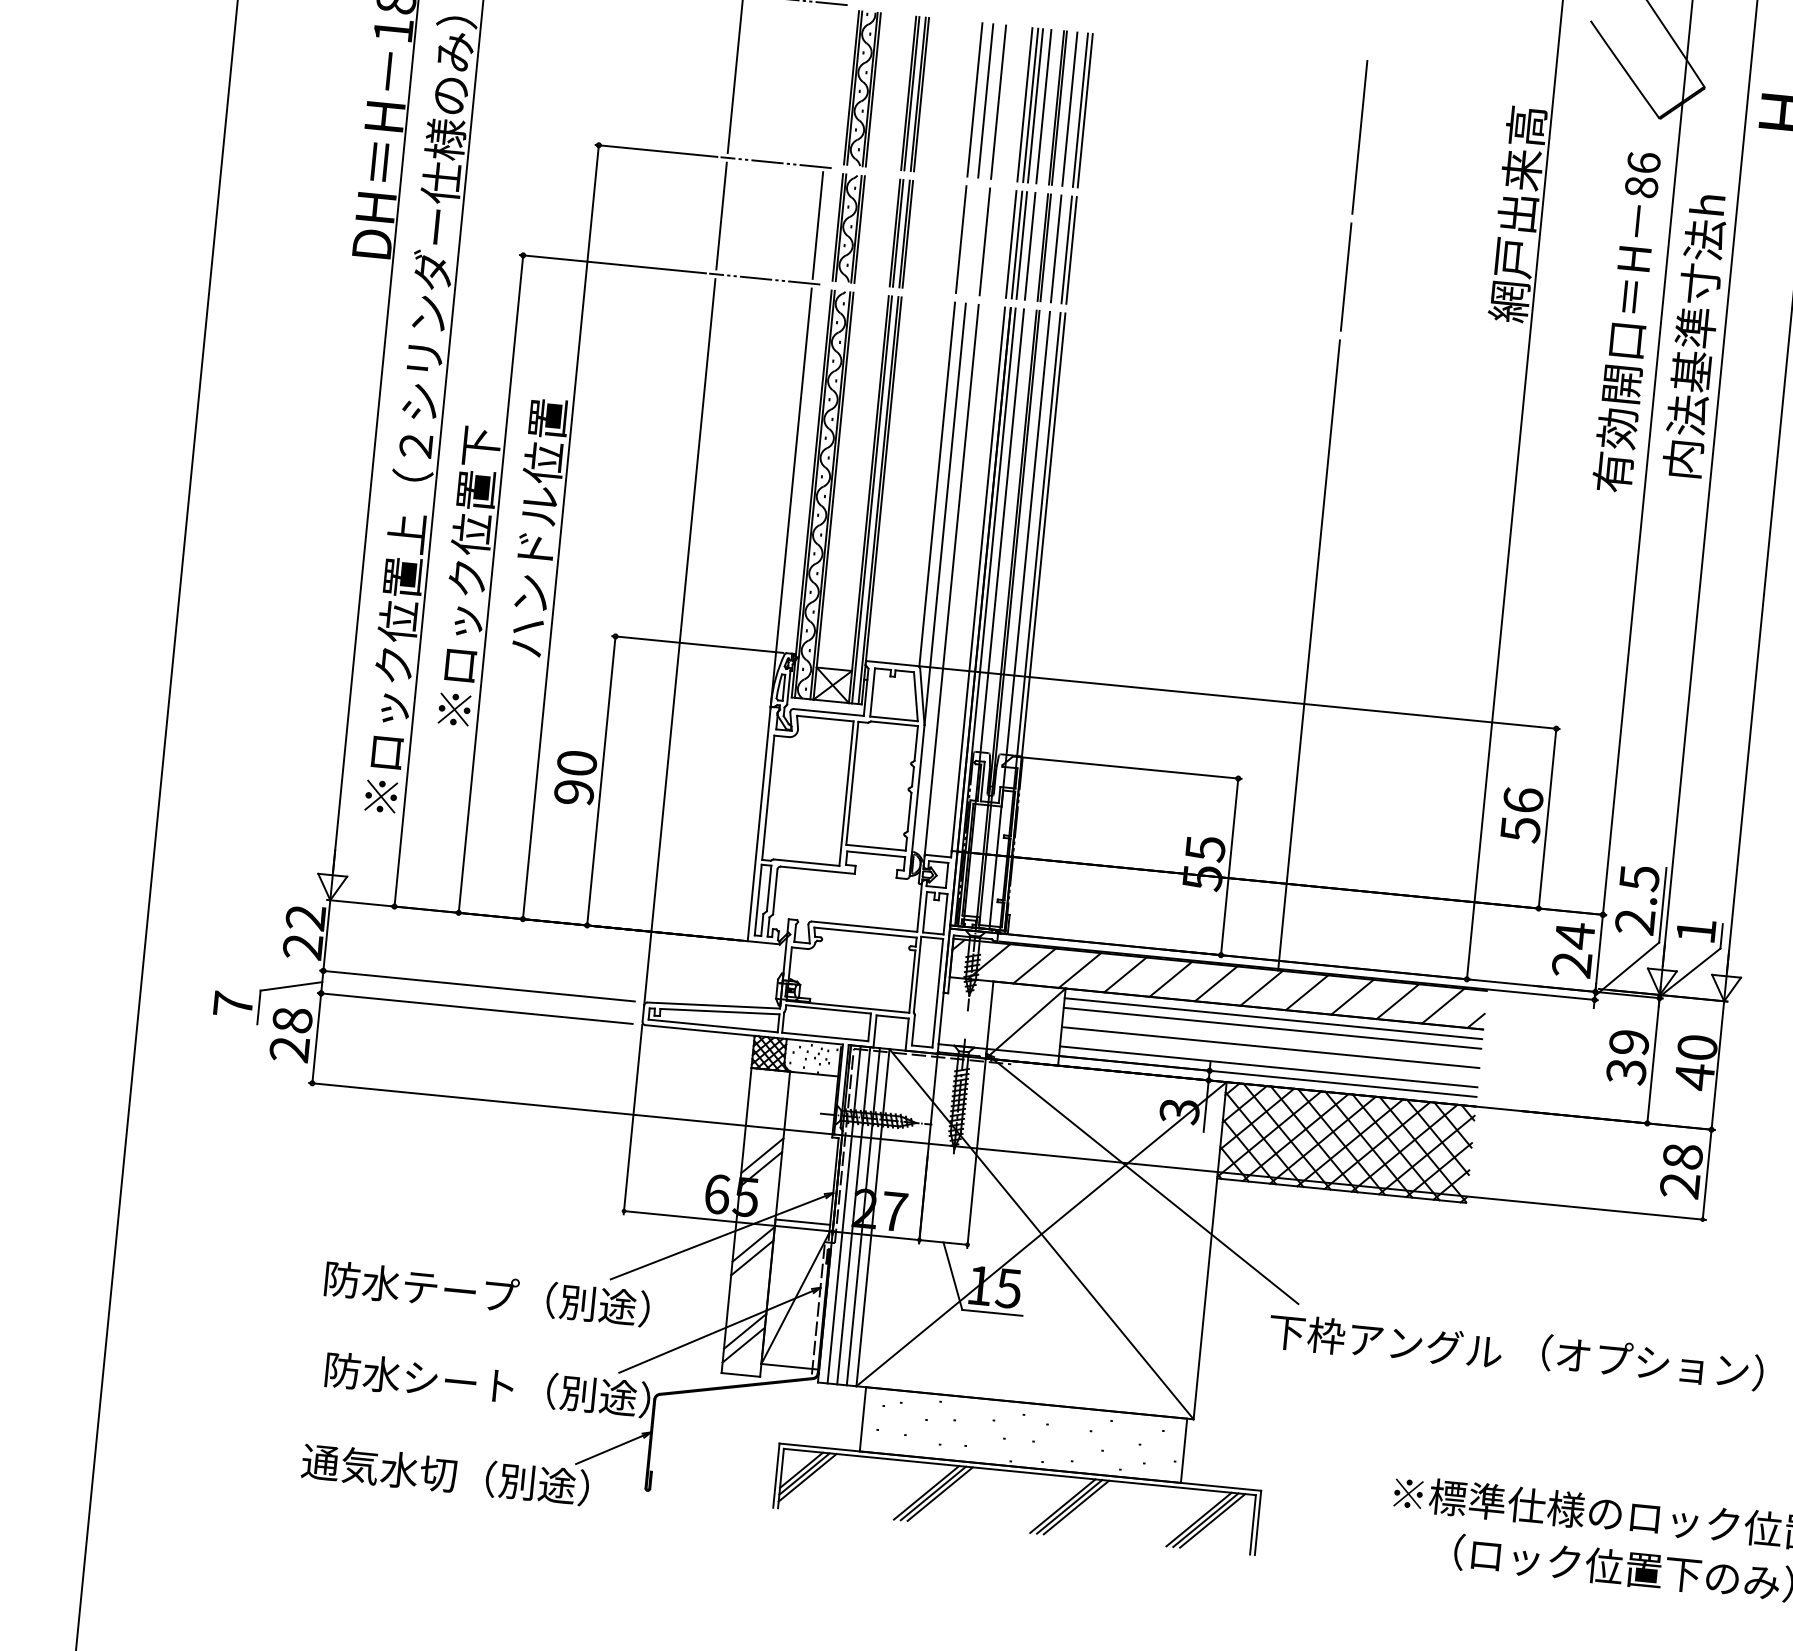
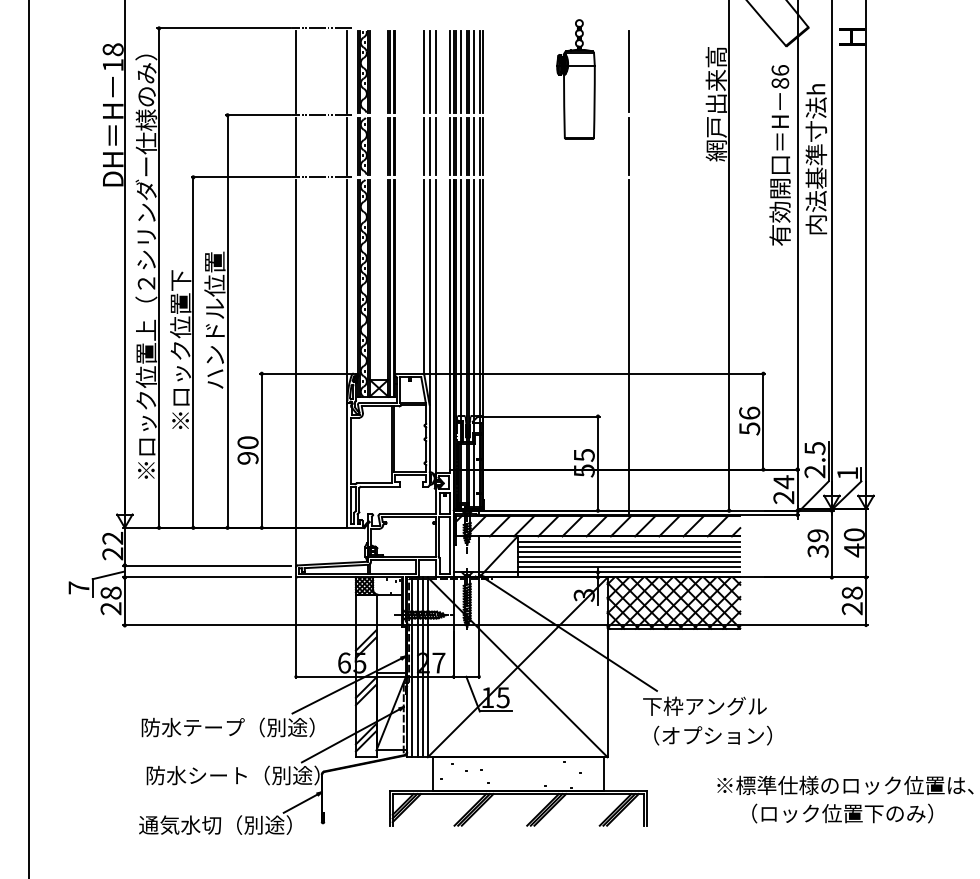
line: (831, 85) -> (347, 71), added
part: (1258, 142) -> (575, 79), added
line: (972, 239) -> (429, 145), added
line: (1270, 1037) -> (628, 551), added
line: (1268, 1057) -> (628, 562), added
text: (1651, 1362) -> (712, 735), moved

